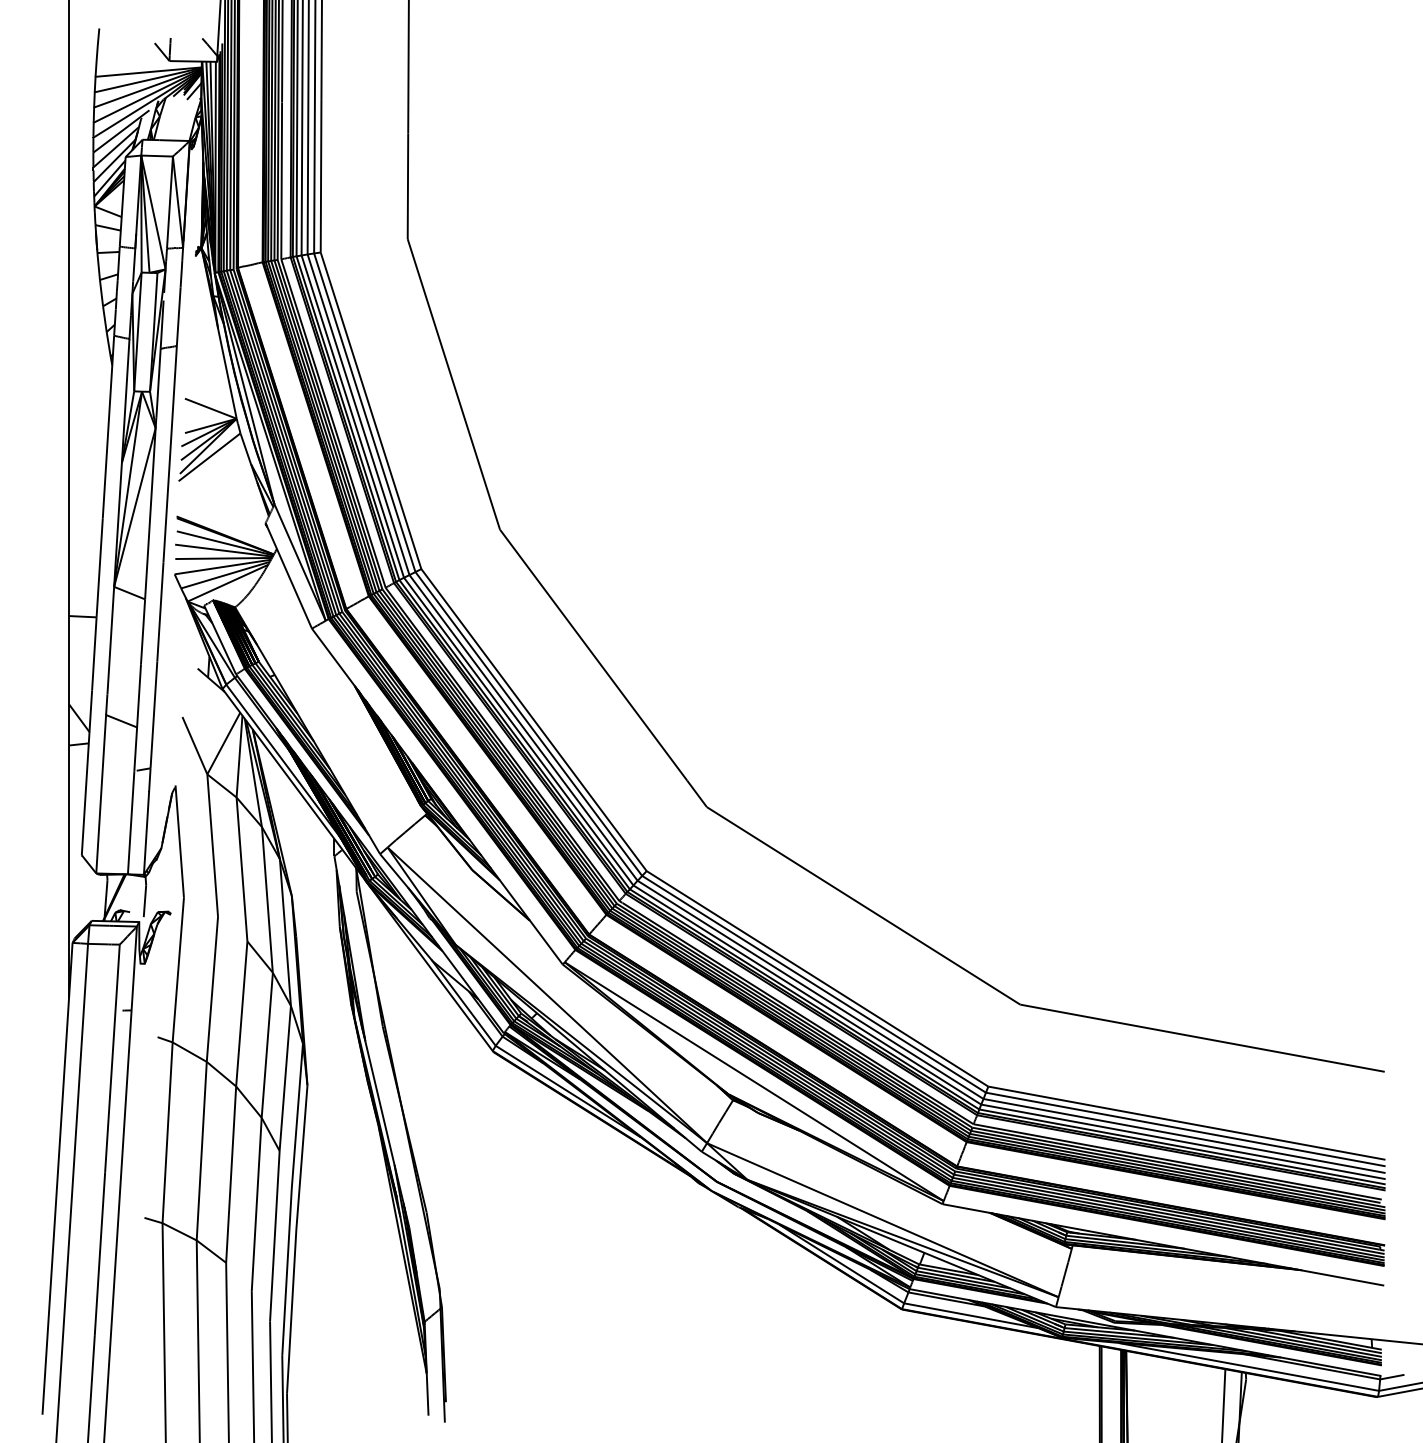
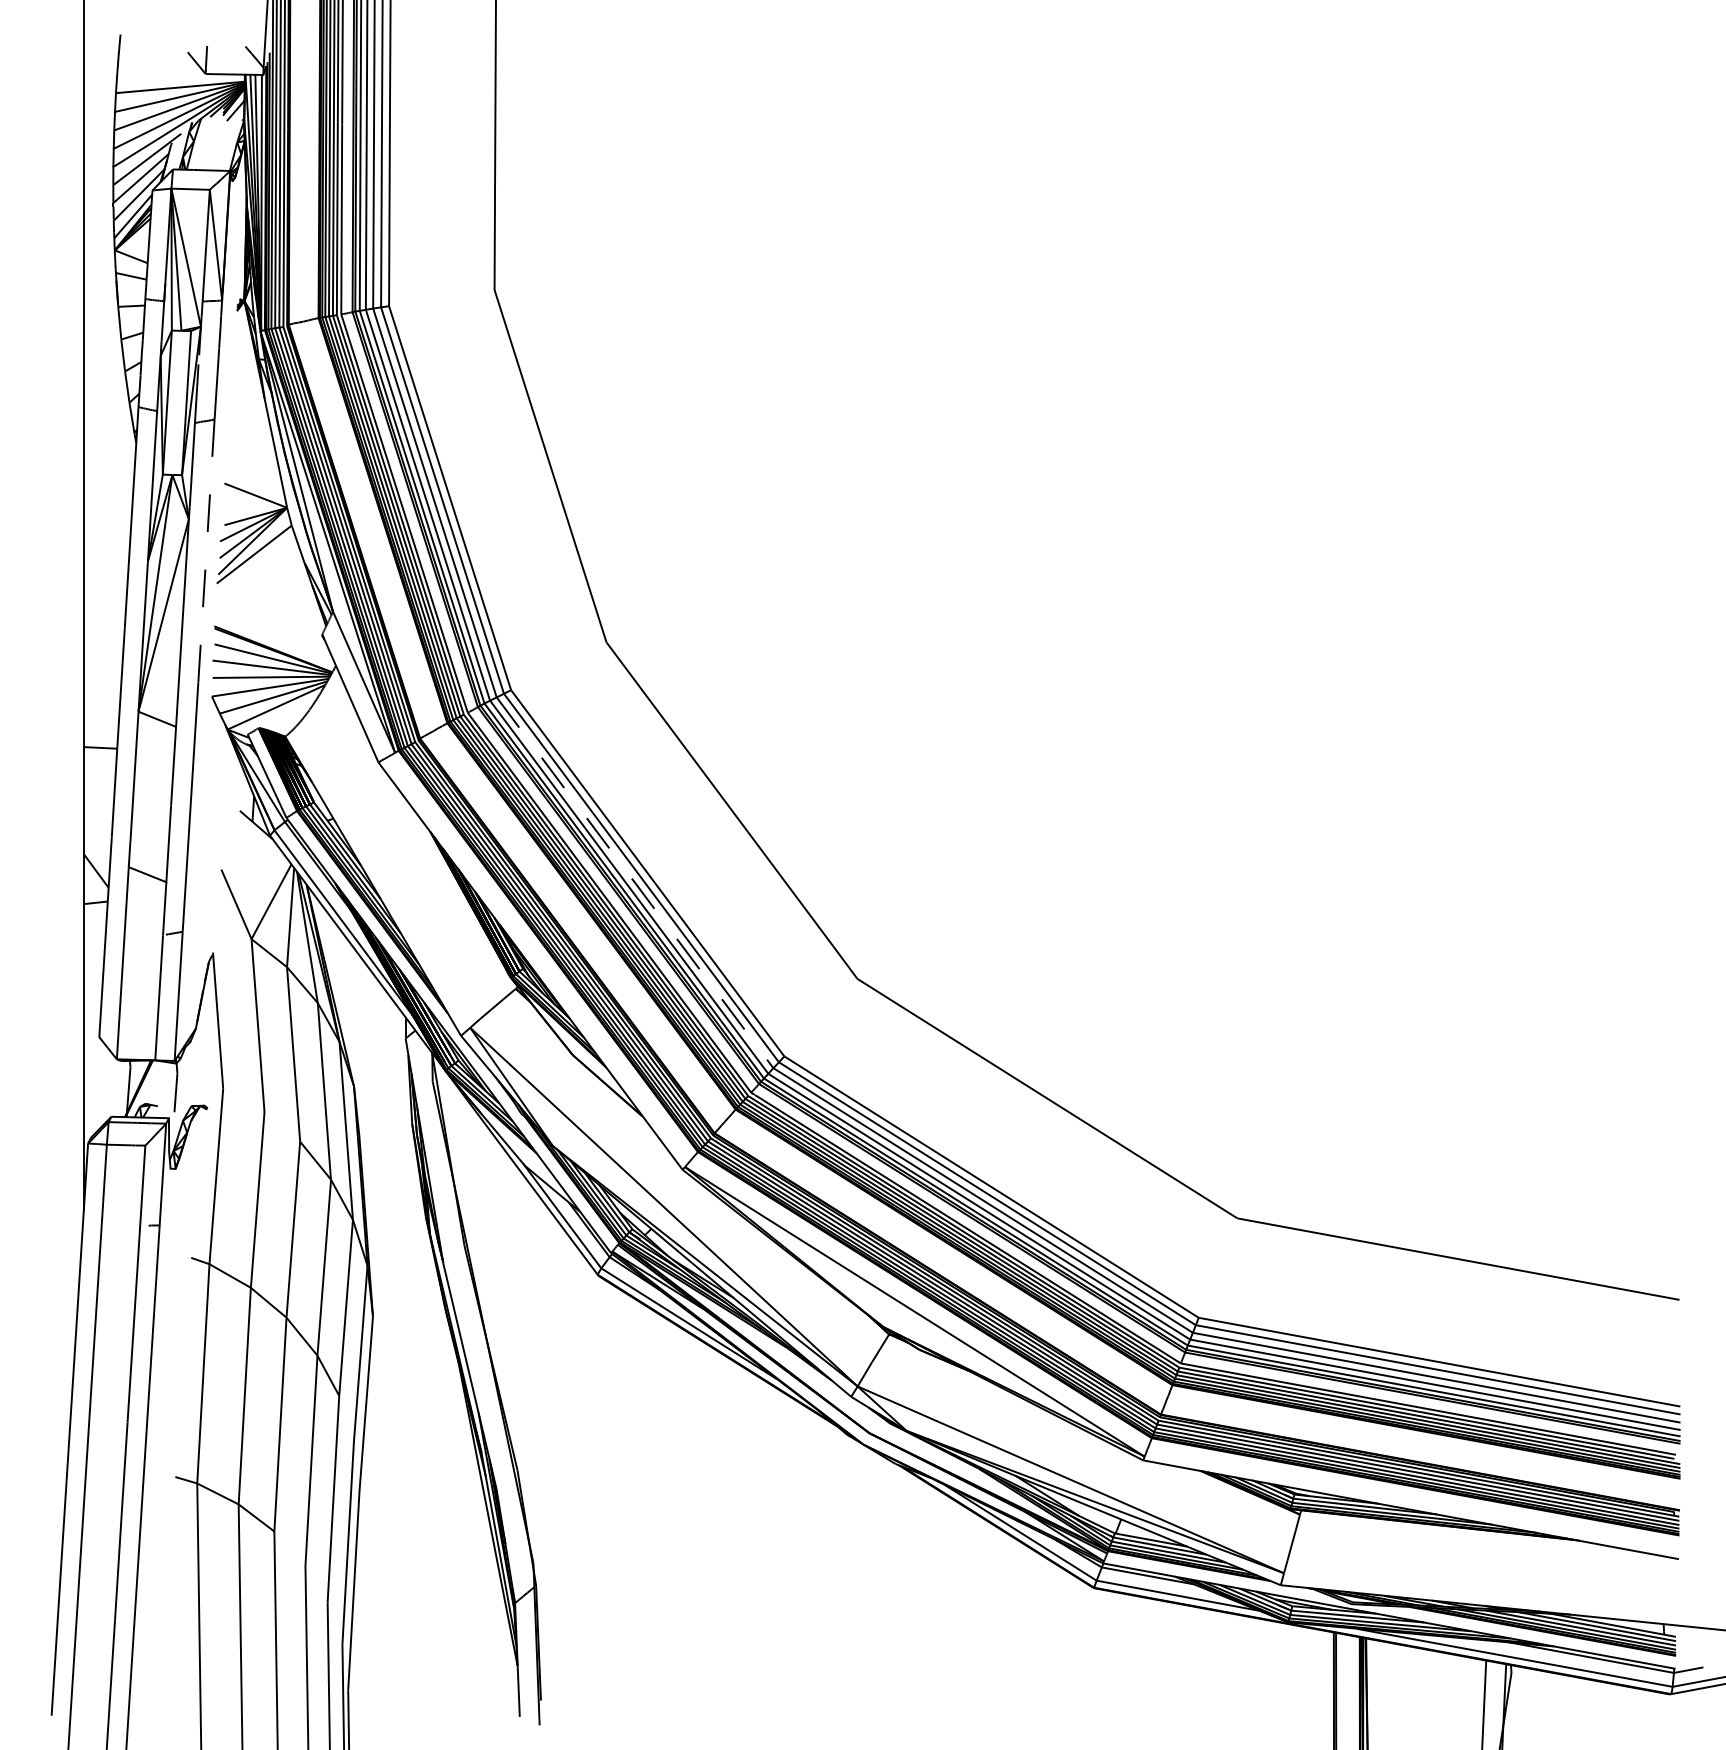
line: (170, 454) -> (206, 551), solid -> dashed
line: (523, 727) -> (634, 882), solid -> dashed

